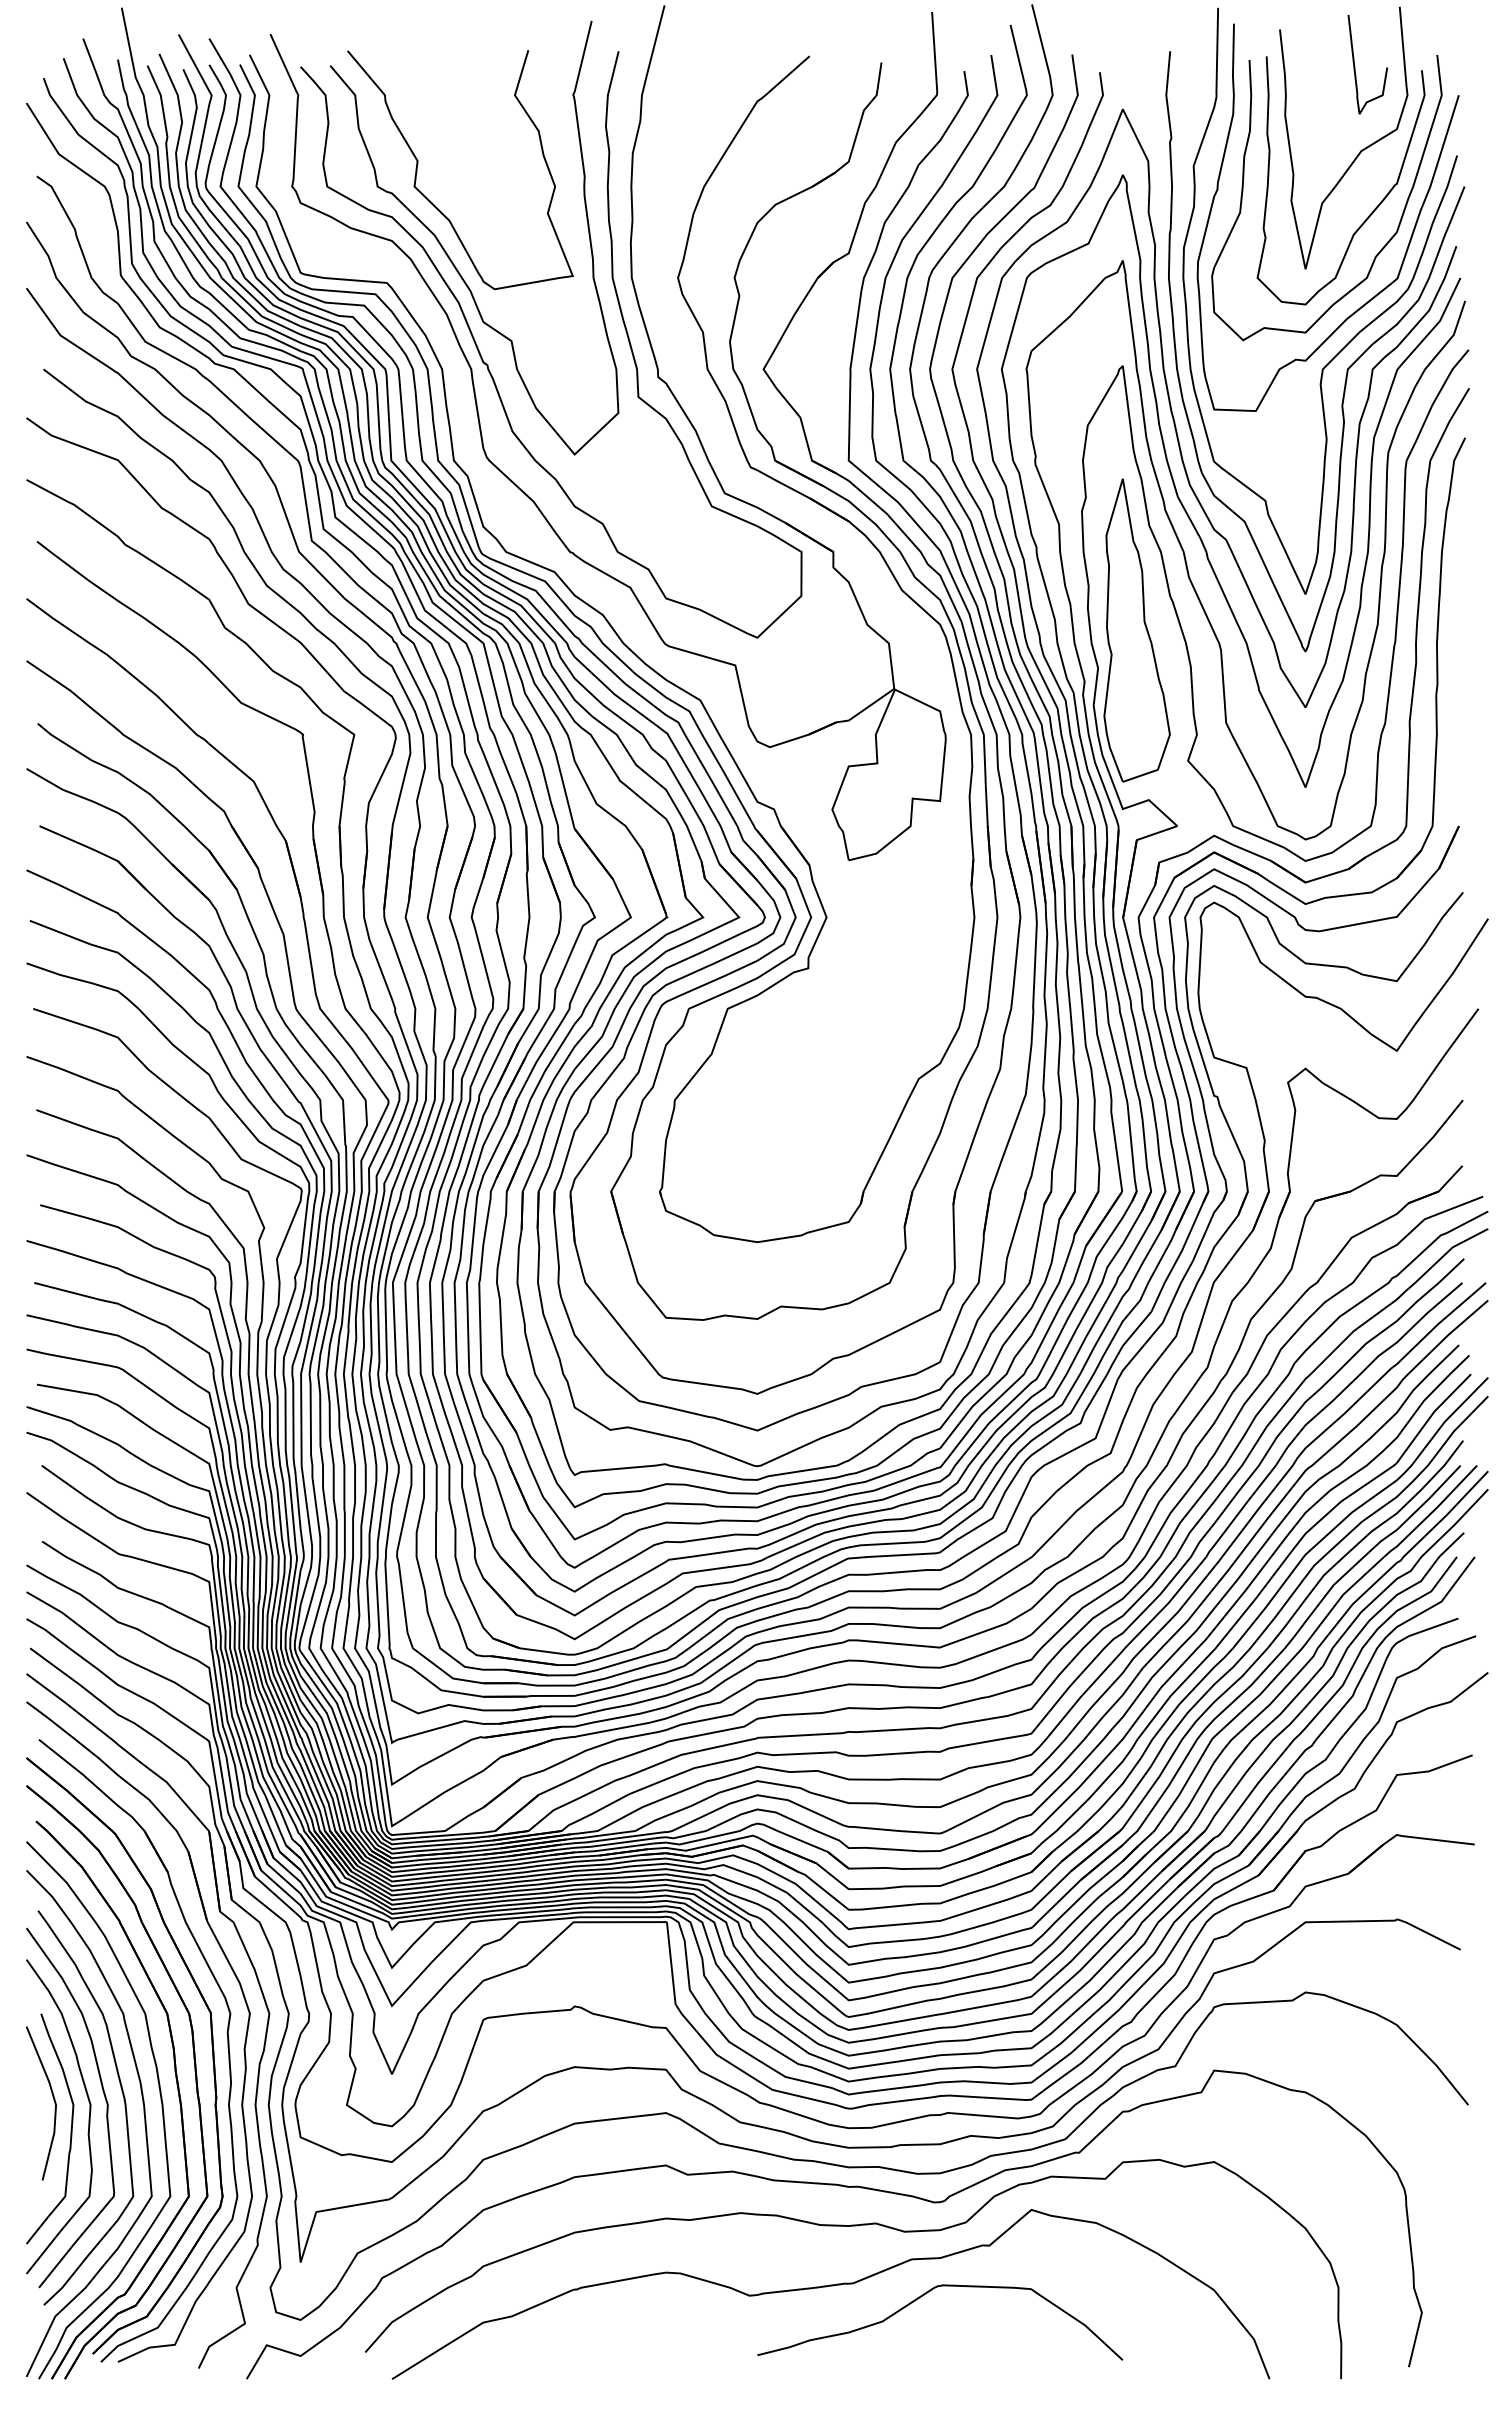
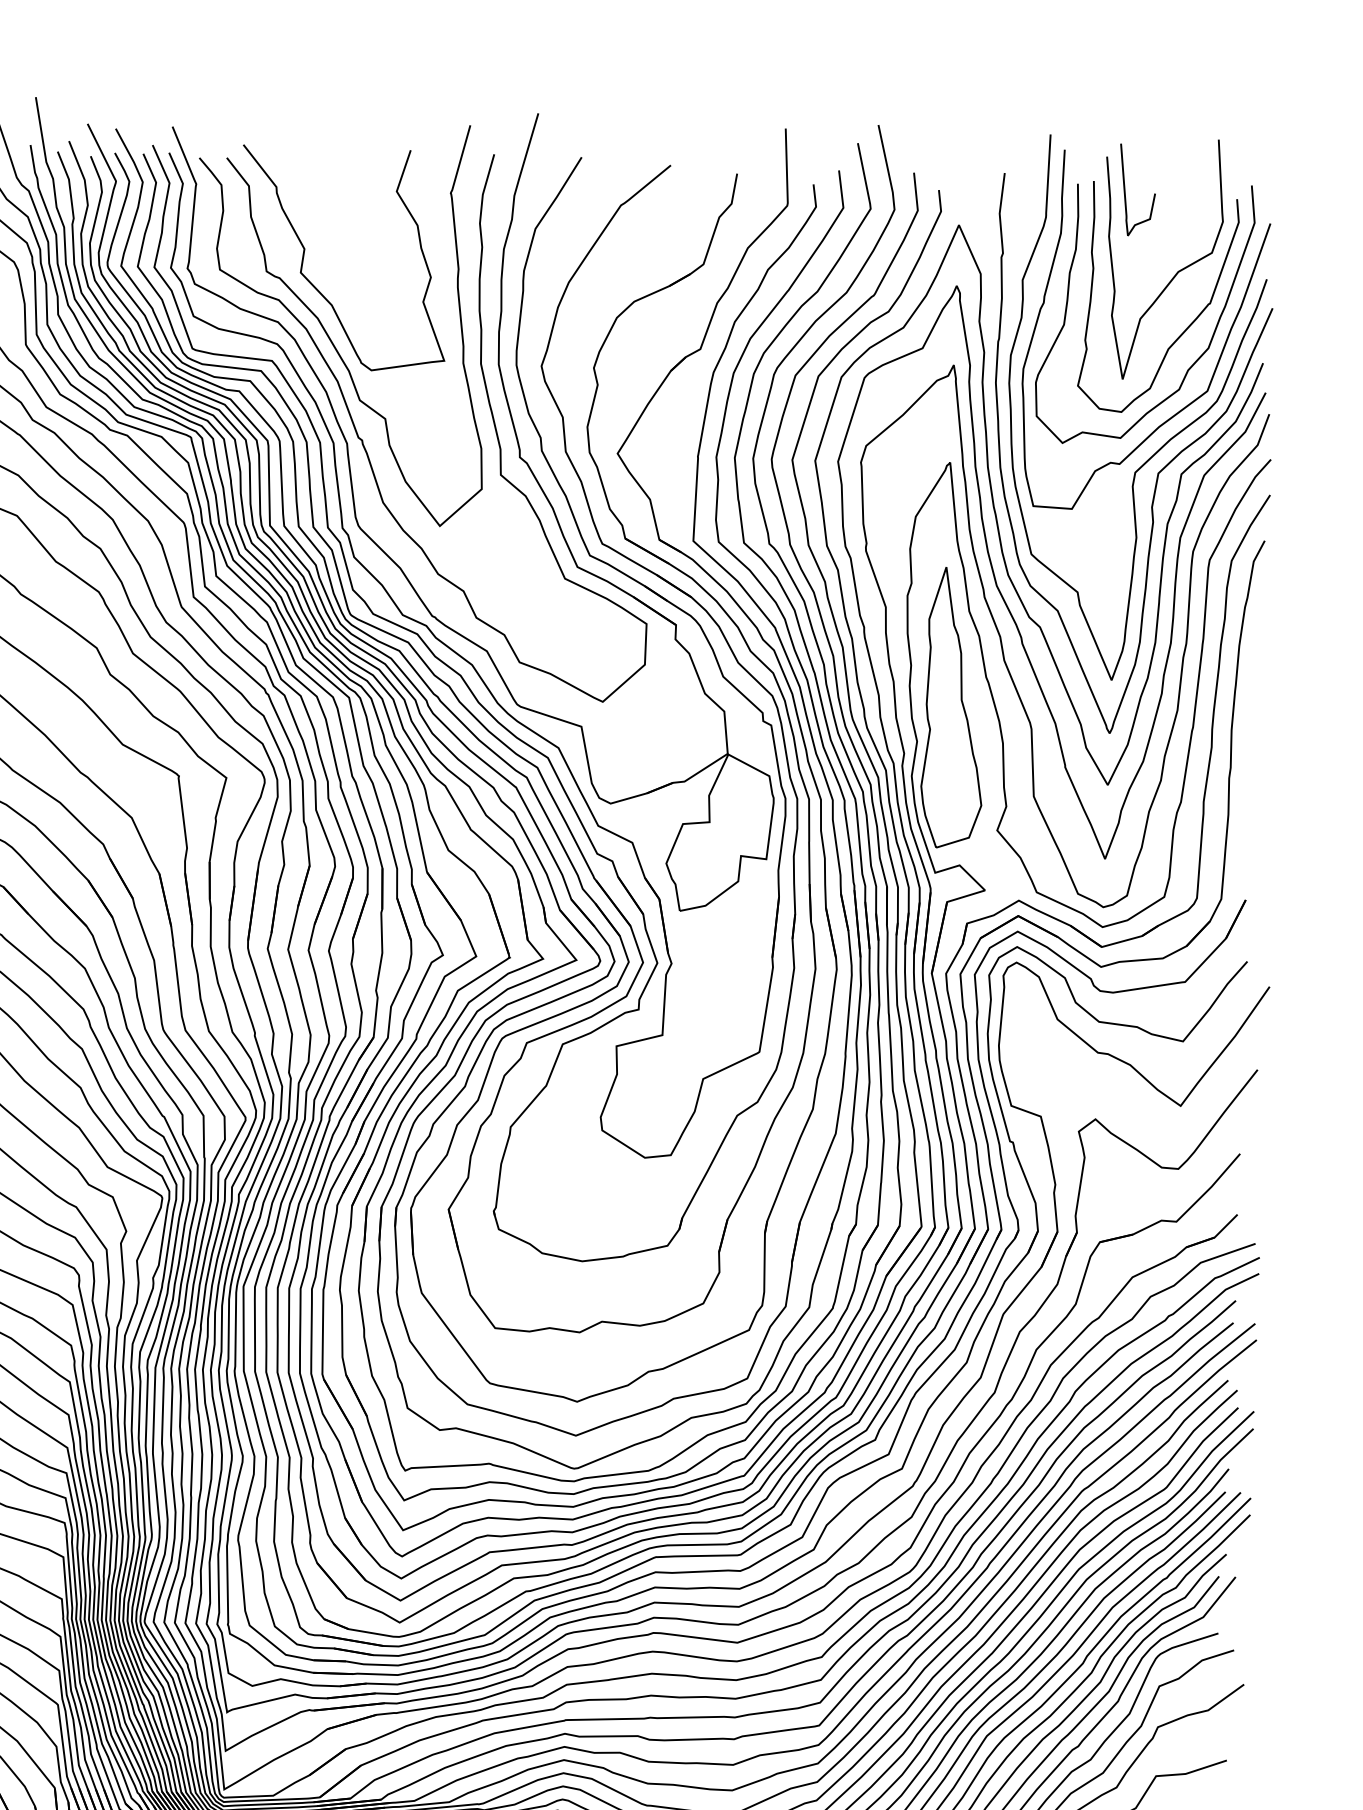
curve: (1355, 65) -> (1125, 190), moved
part: (607, 596) -> (465, 658), added

